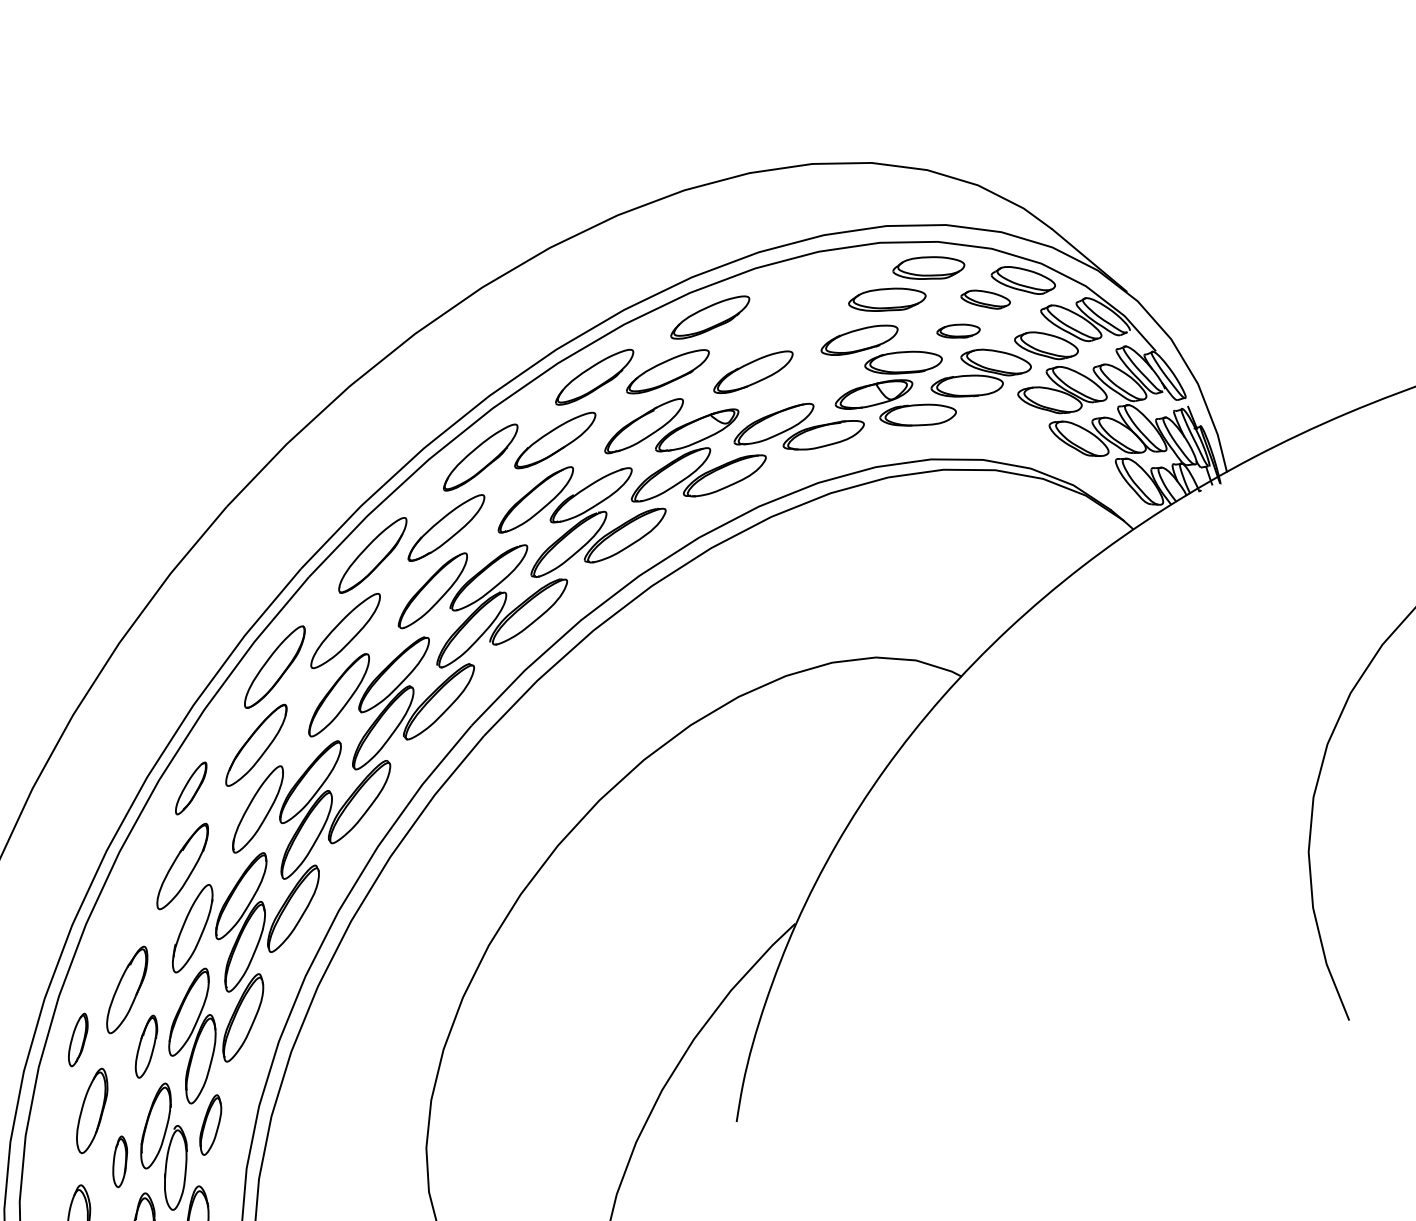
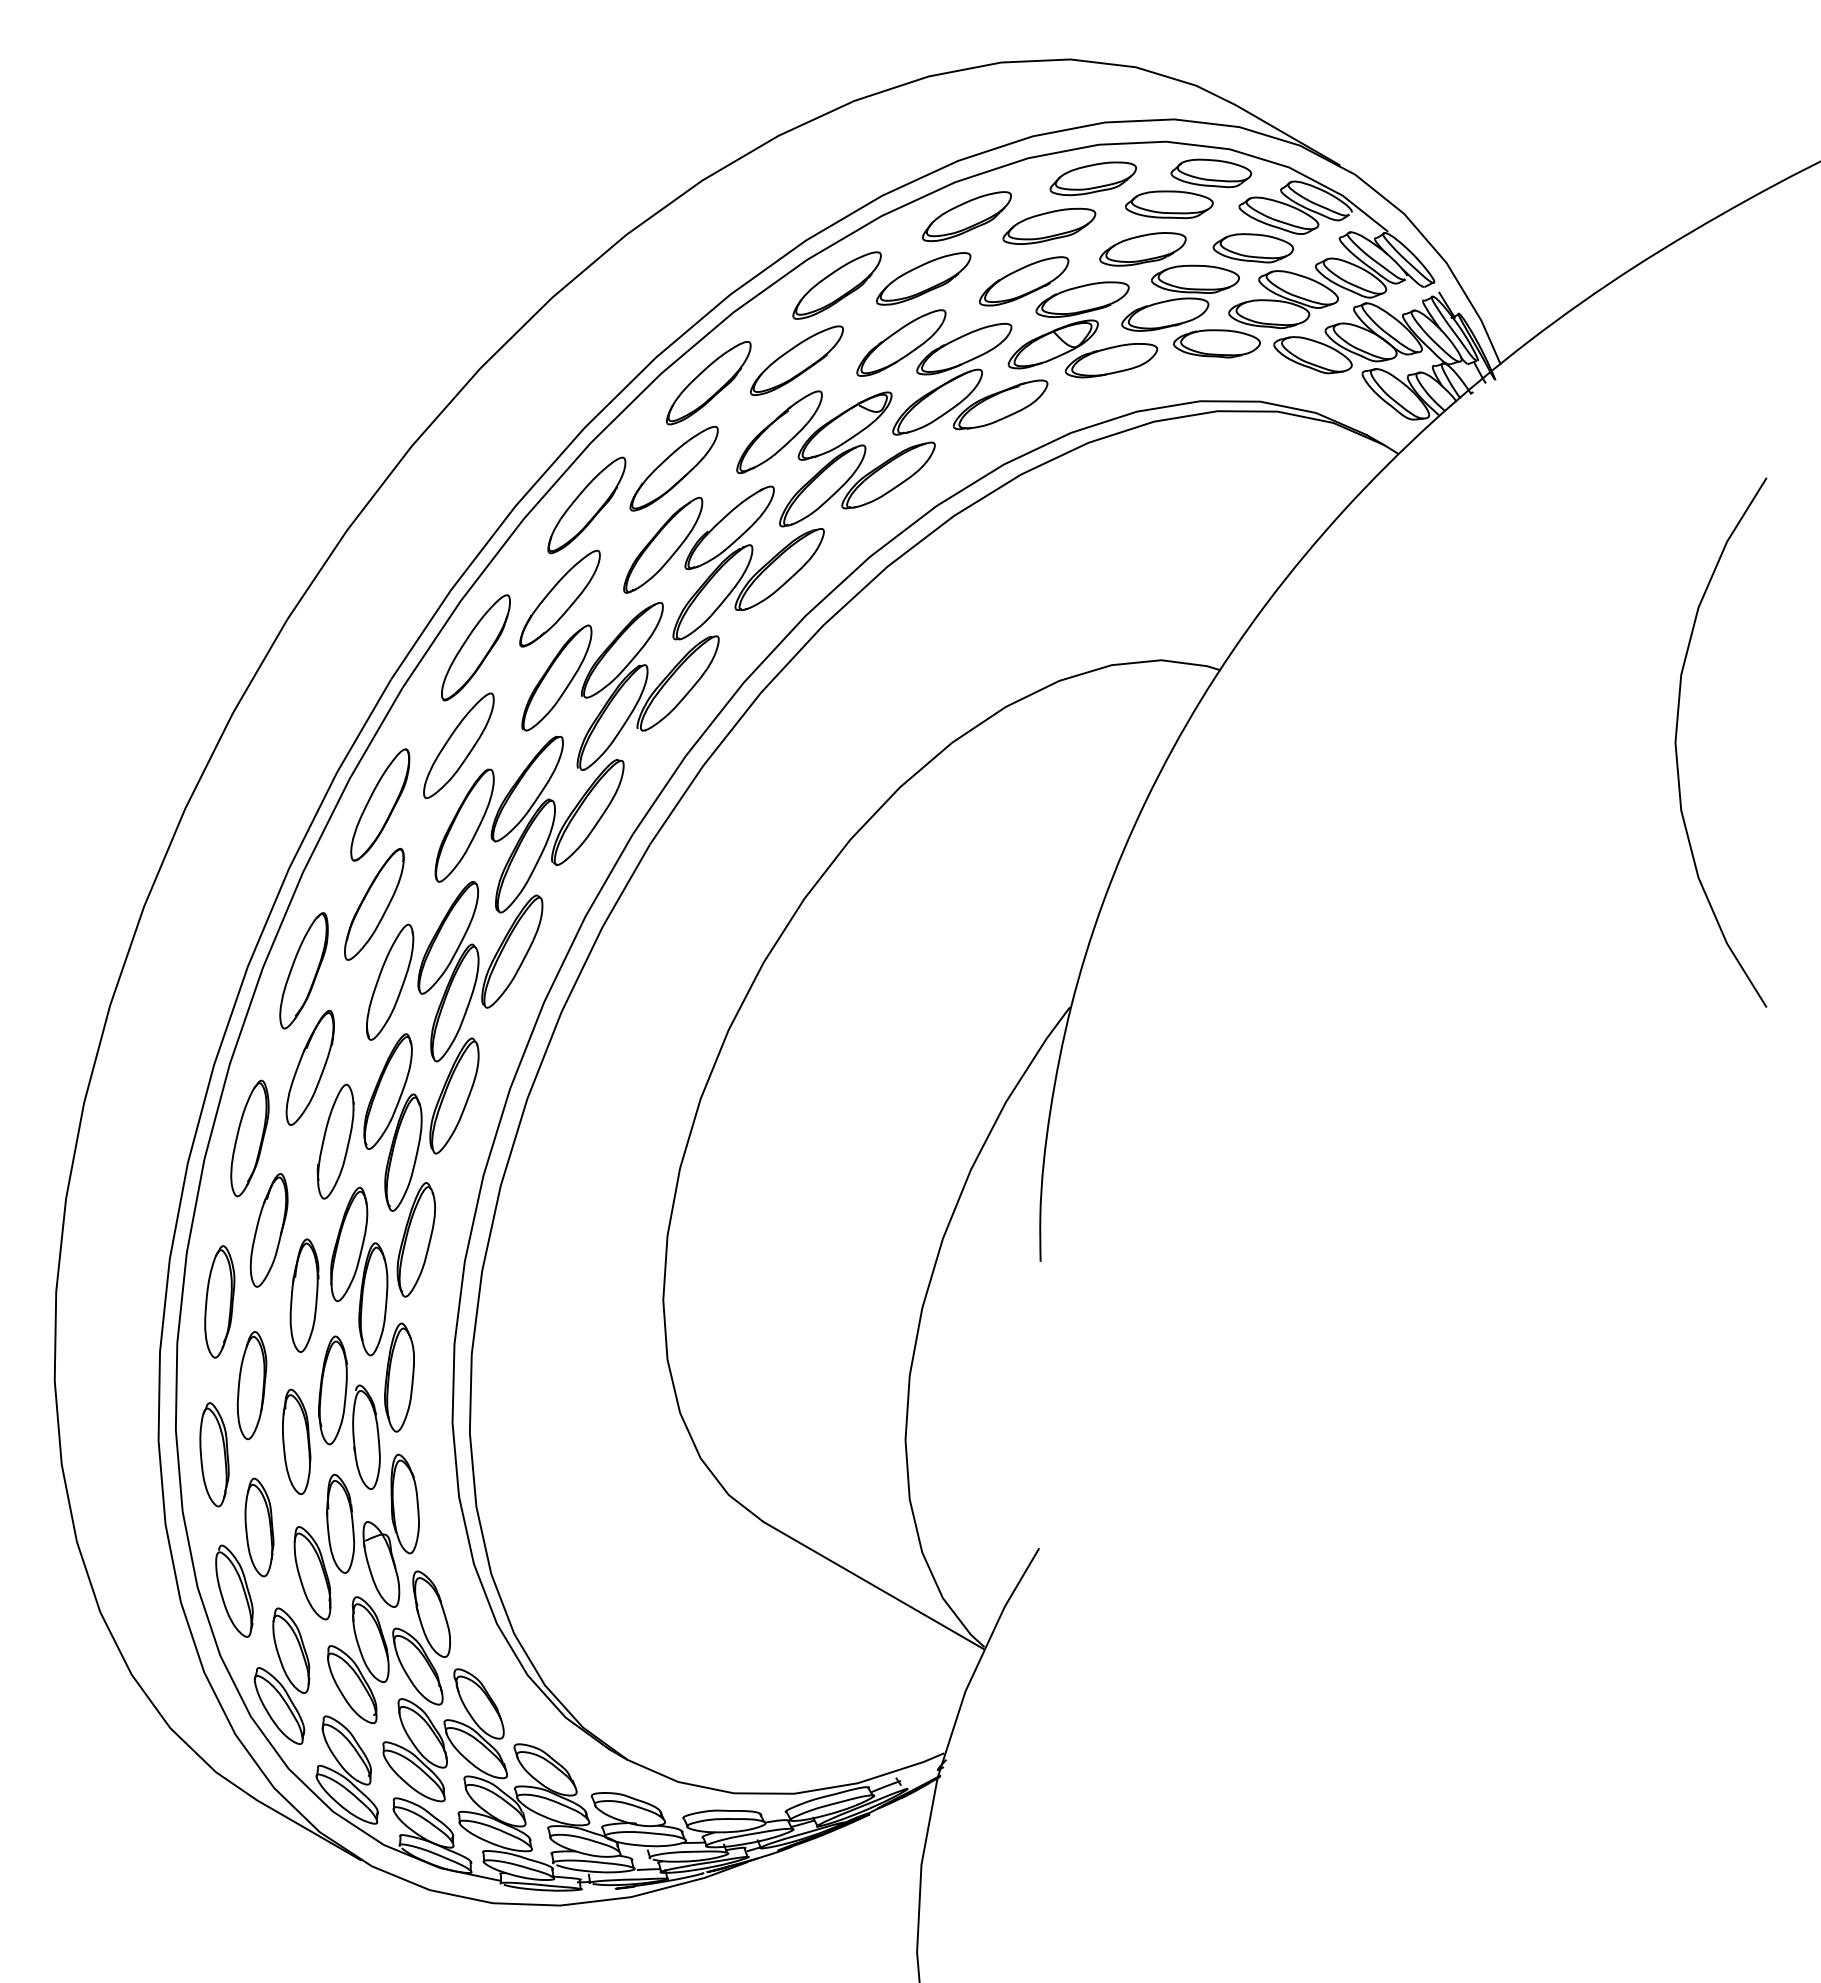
part: (822, 280) -> (966, 216), added
part: (985, 299) -> (1169, 204), size x1.43
part: (779, 323) -> (923, 278), added
part: (958, 331) -> (1142, 249), size x1.67
part: (802, 385) -> (964, 348), added
part: (1003, 416) -> (1216, 343), added
part: (190, 788) -> (303, 970), size x1.67
part: (124, 914) -> (249, 1138), added
part: (78, 1039) -> (219, 1301), size x1.67
part: (146, 1046) -> (304, 1295), size x1.43
part: (210, 1125) -> (399, 1377), size x1.43
part: (52, 1160) -> (214, 1454), added
part: (120, 1161) -> (296, 1441), size x1.67

